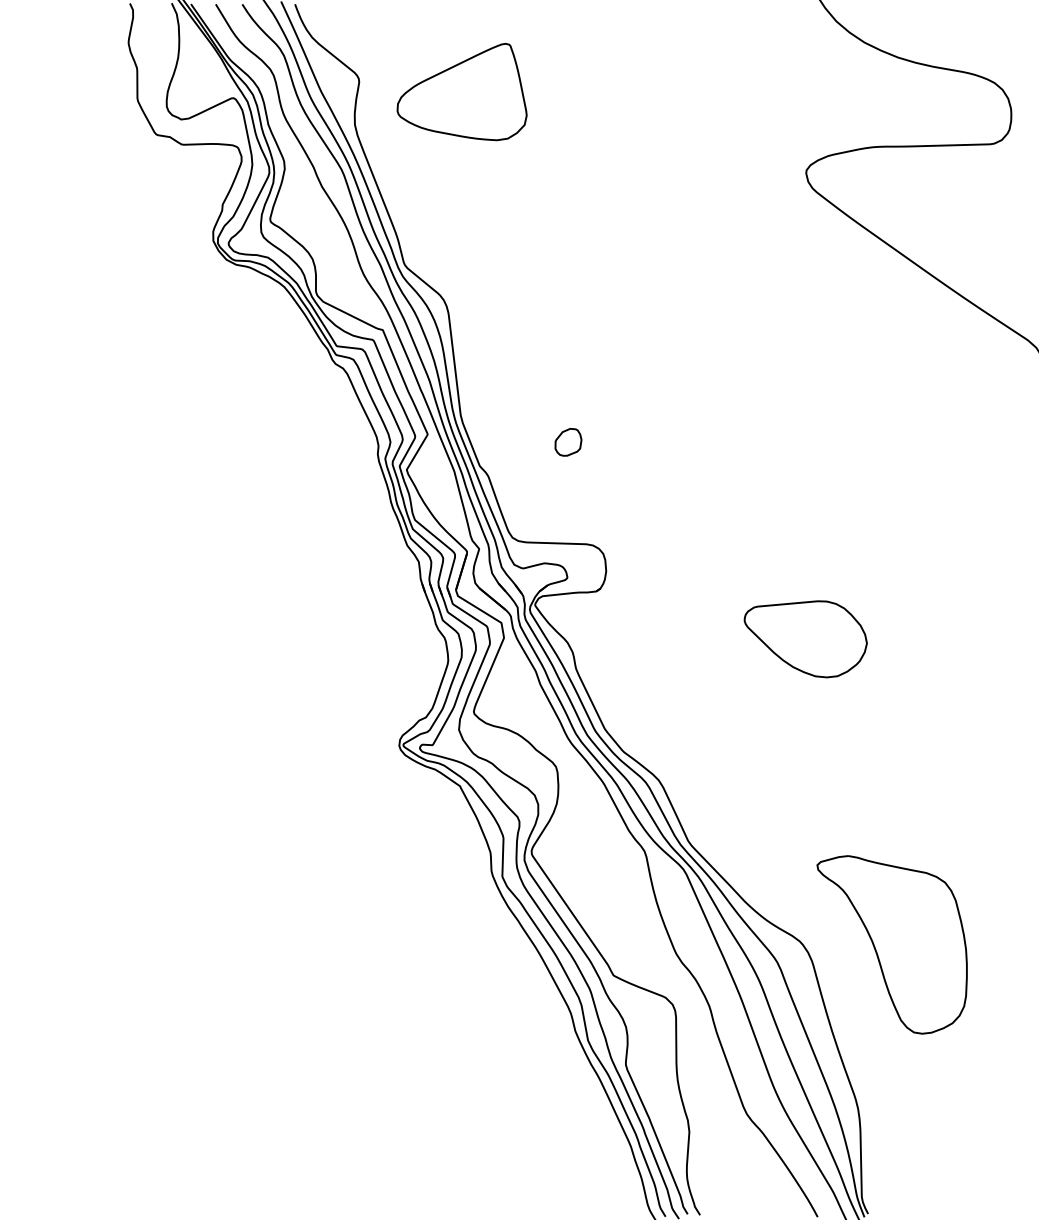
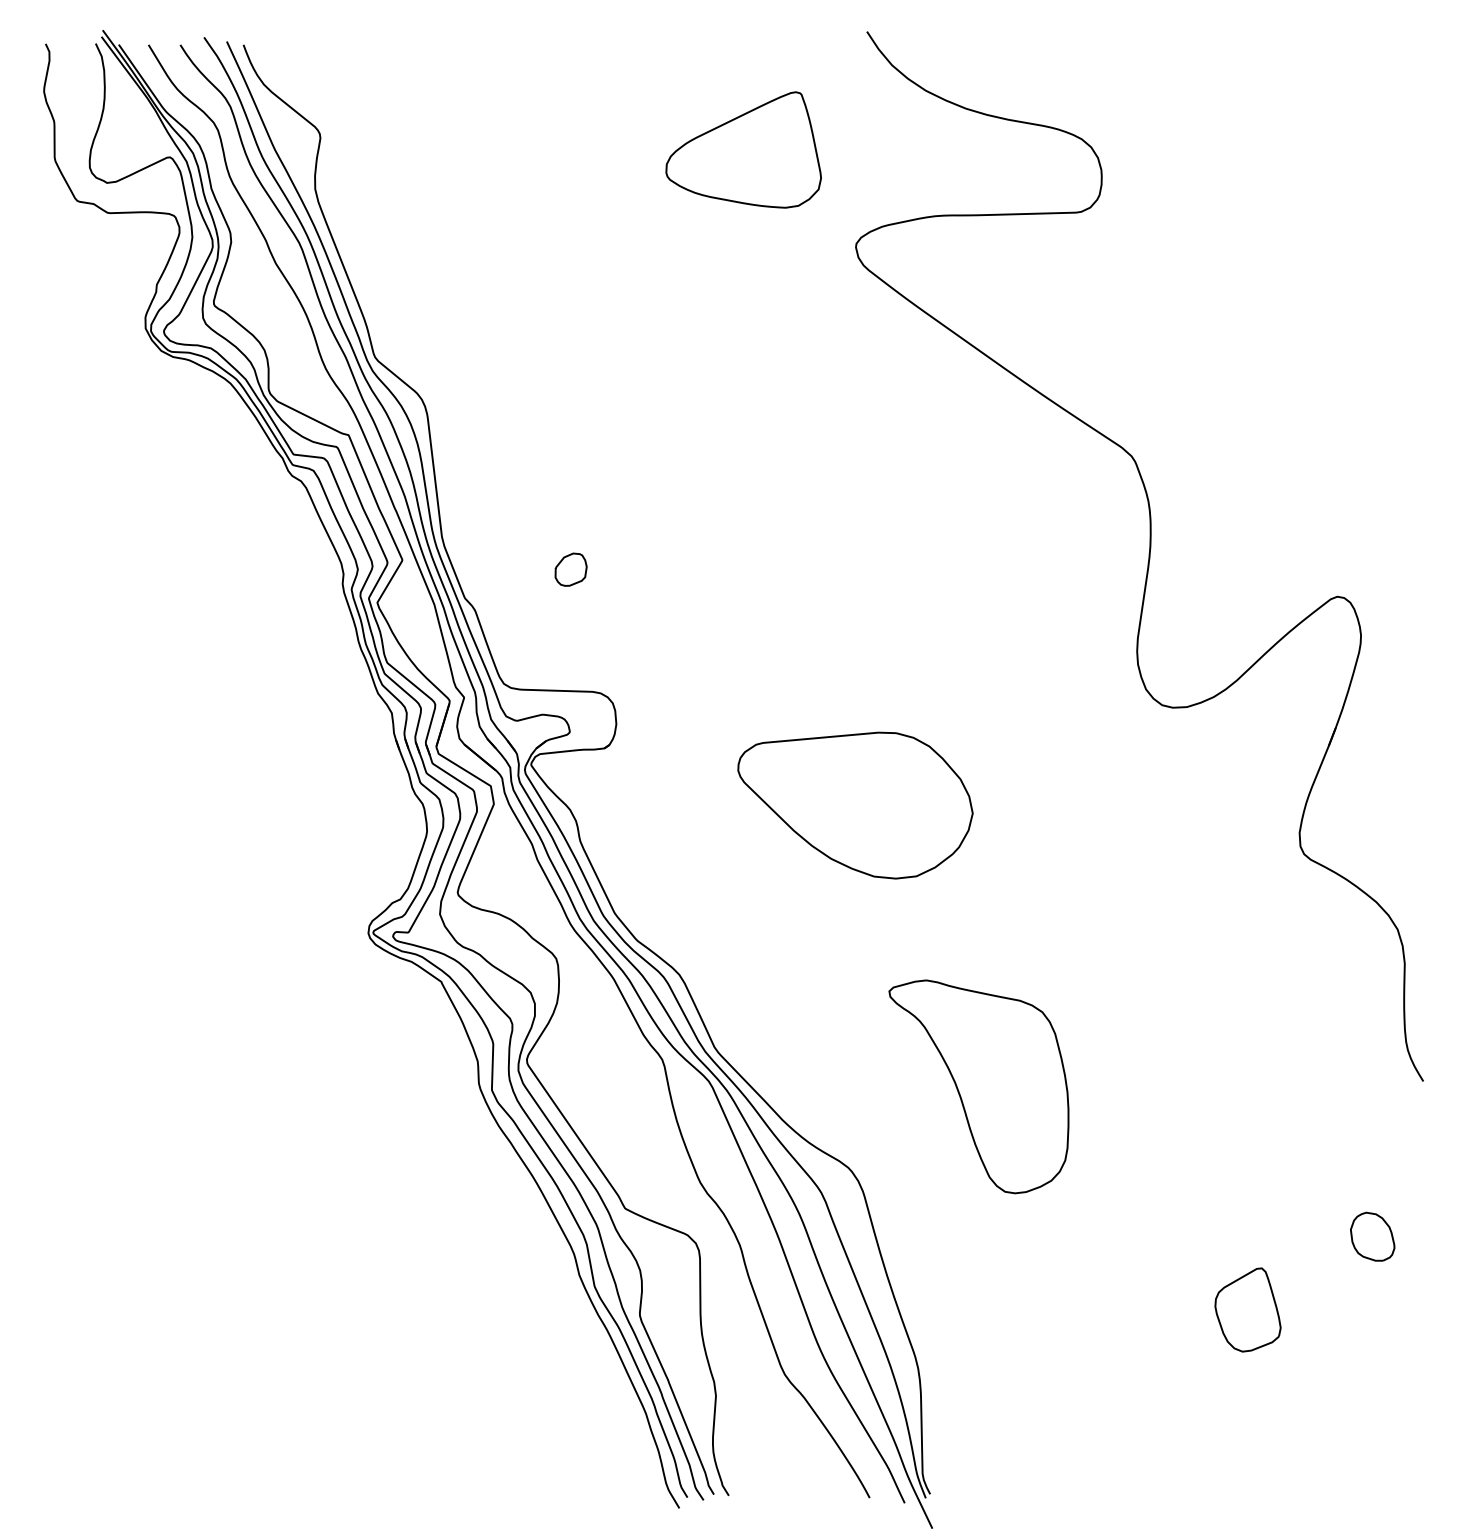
part: (461, 91) -> (743, 149), moved
part: (805, 639) -> (855, 805), size x1.6
part: (891, 944) -> (978, 1086), moved

